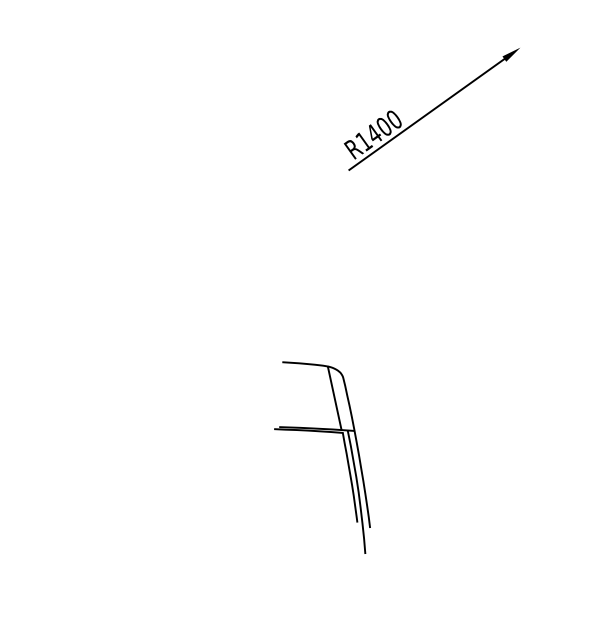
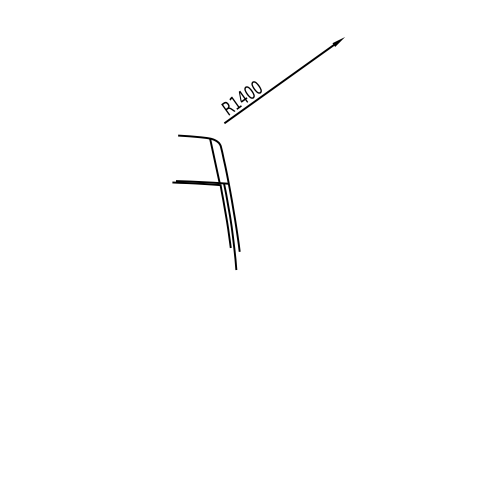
part: (344, 450) -> (221, 197), moved

